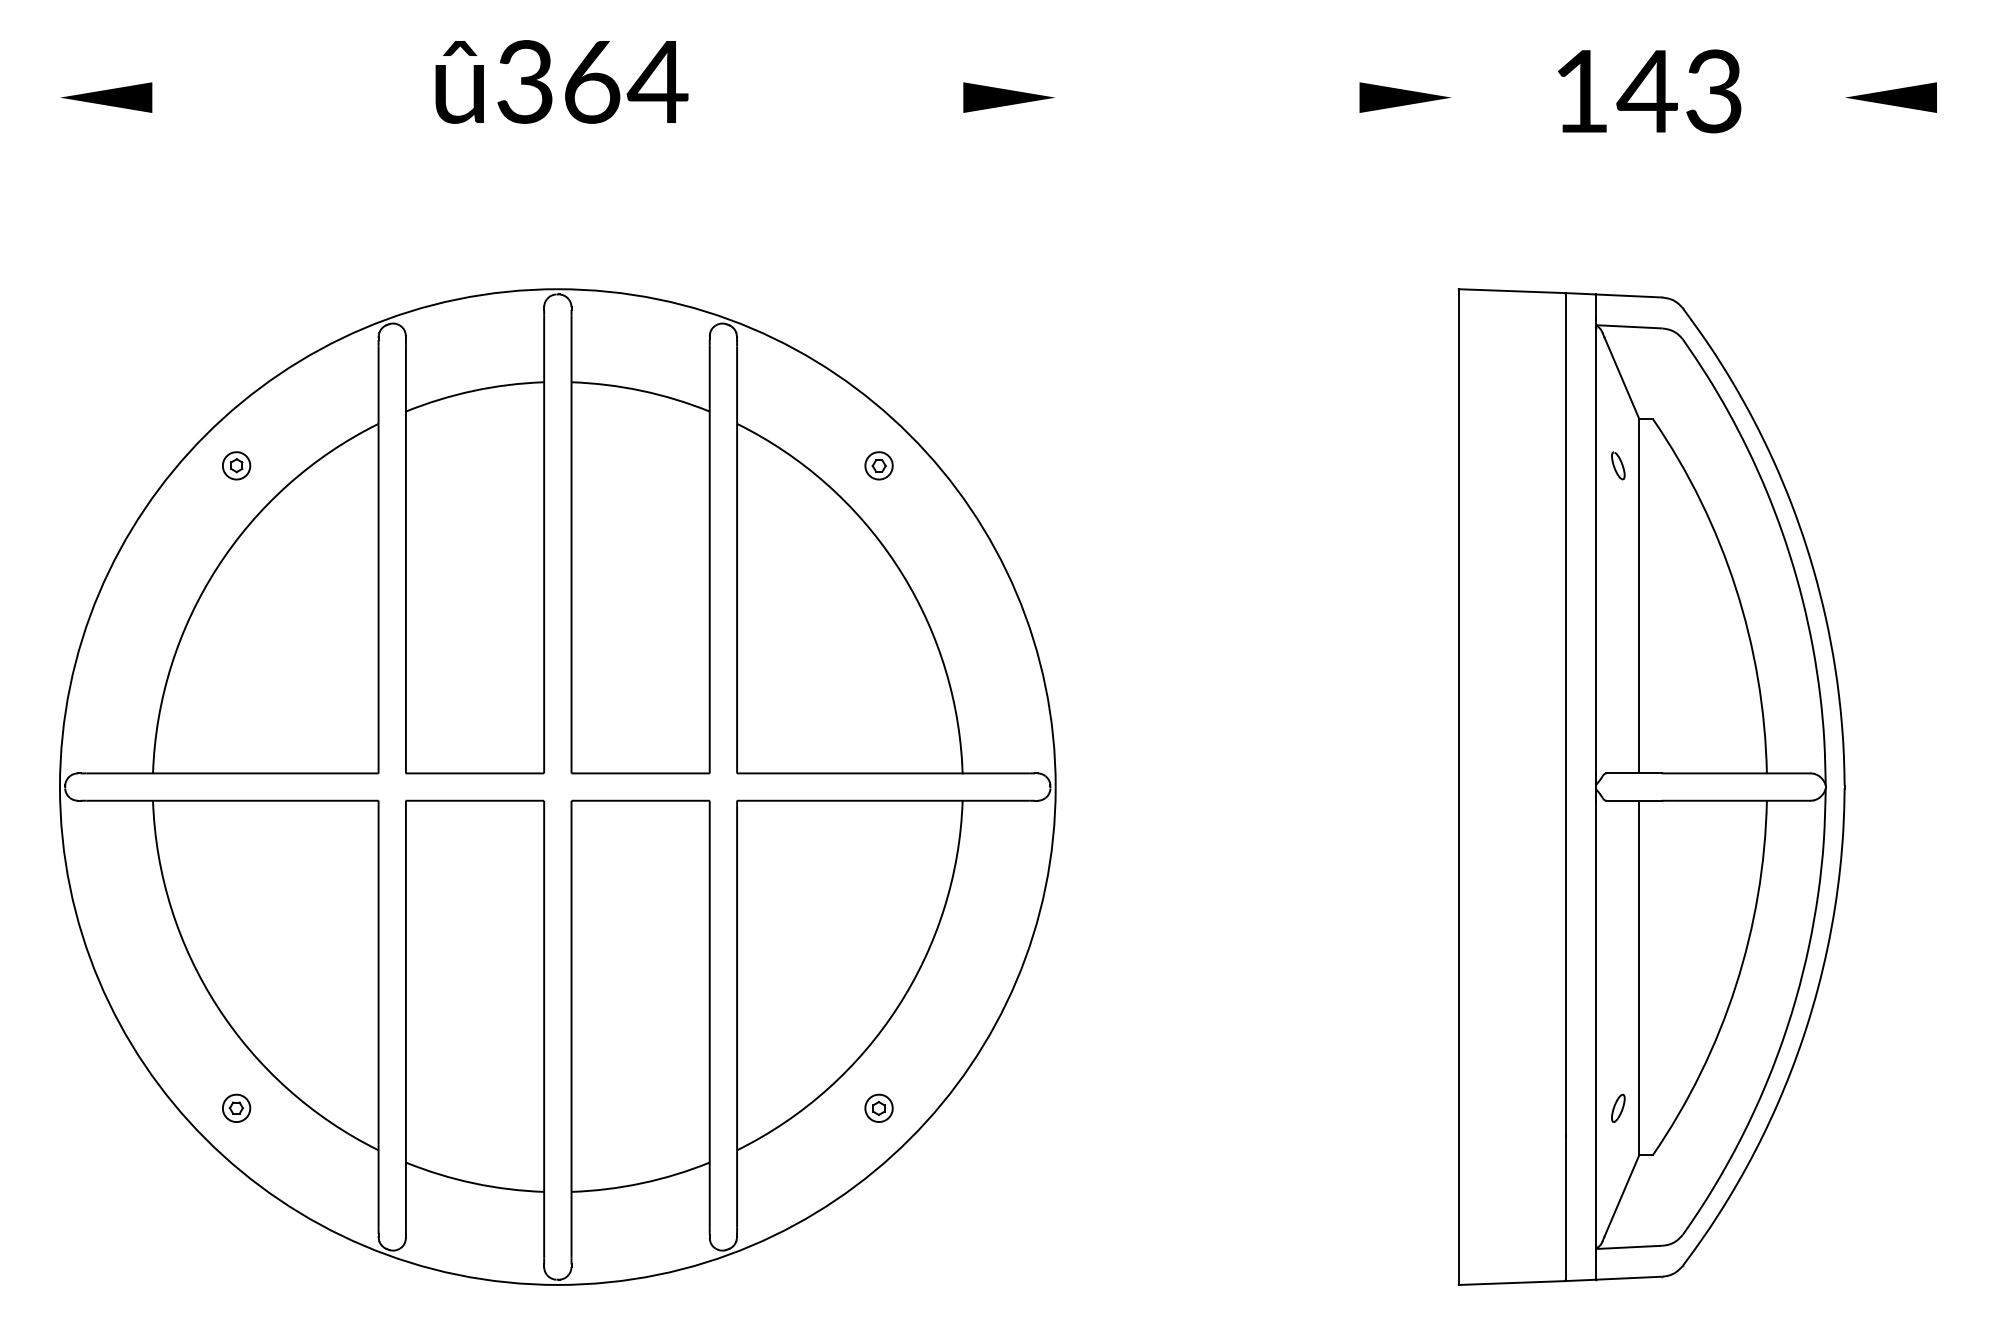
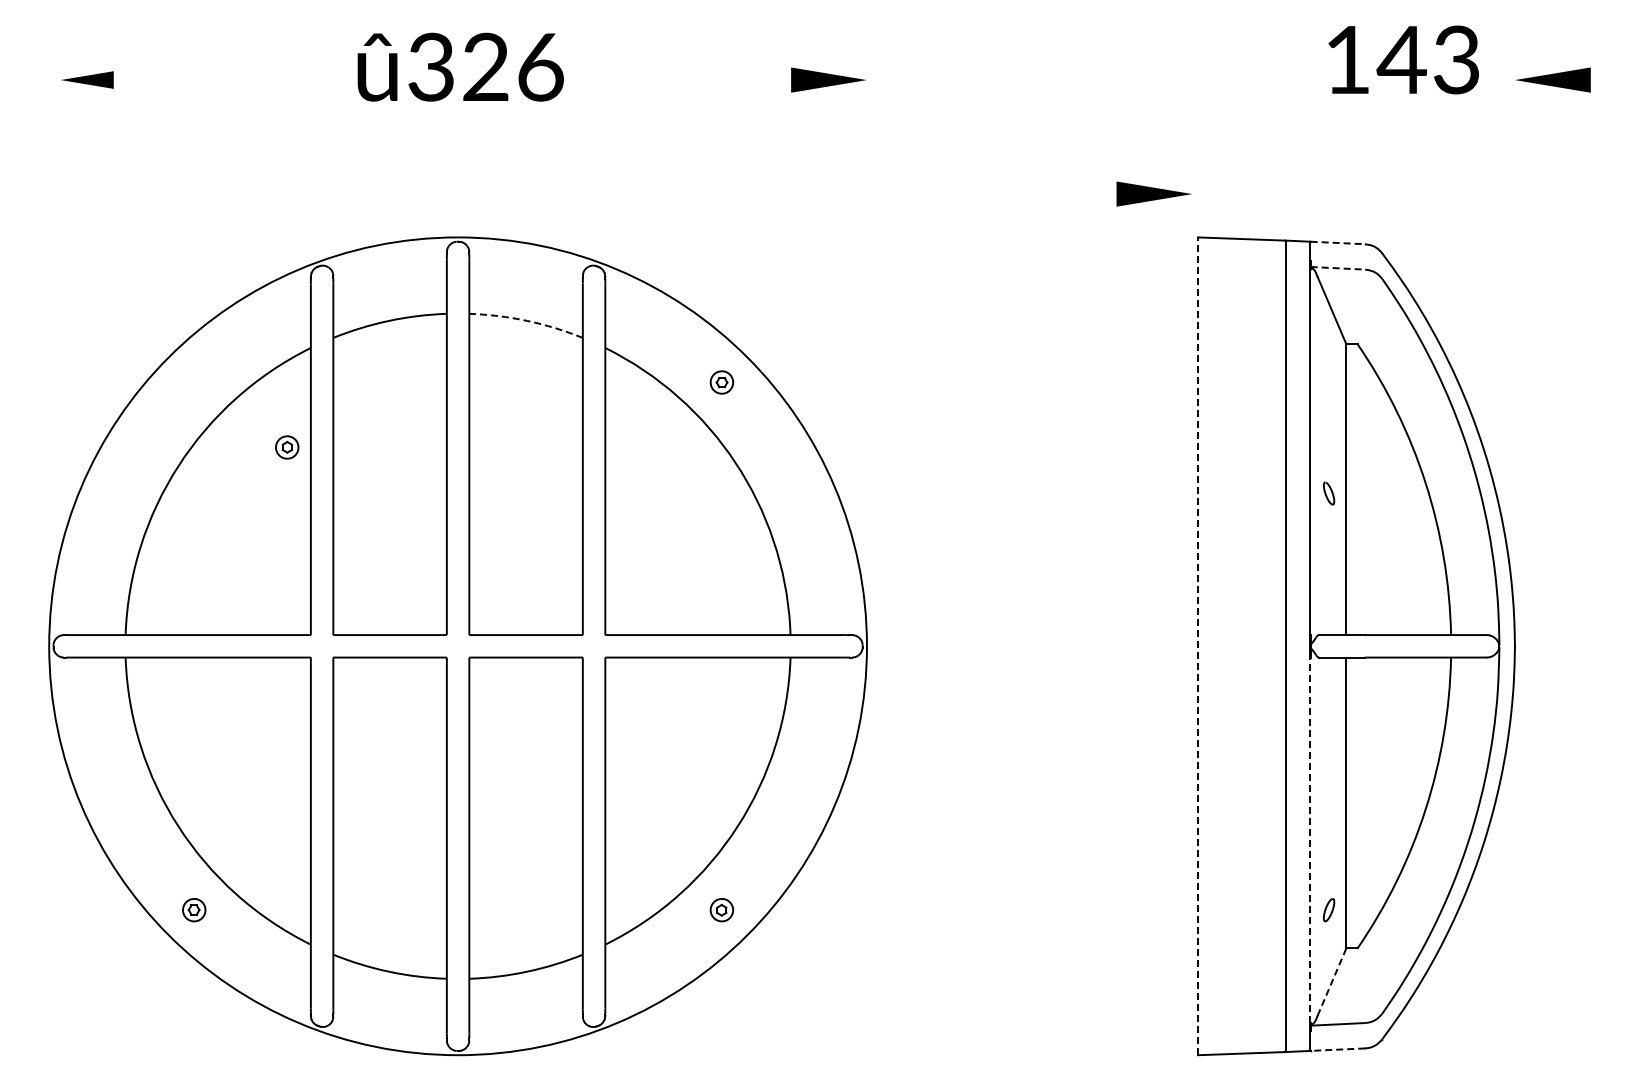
text: (626, 81) -> (514, 66), 364 -> 326
text: (1649, 90) -> (1403, 59), moved
part: (106, 96) -> (87, 79), size x0.7
part: (1404, 96) -> (1153, 193), moved
line: (1628, 295) -> (1337, 242), solid -> dashed
line: (1628, 327) -> (1337, 268), solid -> dashed
arc: (642, 390) -> (527, 320), solid -> dashed
part: (236, 465) -> (287, 447), moved
curve: (1621, 465) -> (1331, 493), moved
line: (1459, 787) -> (1198, 646), solid -> dashed
line: (1595, 1023) -> (1310, 840), solid -> dashed
line: (1621, 1196) -> (1331, 982), solid -> dashed
line: (1629, 1277) -> (1338, 1049), solid -> dashed

